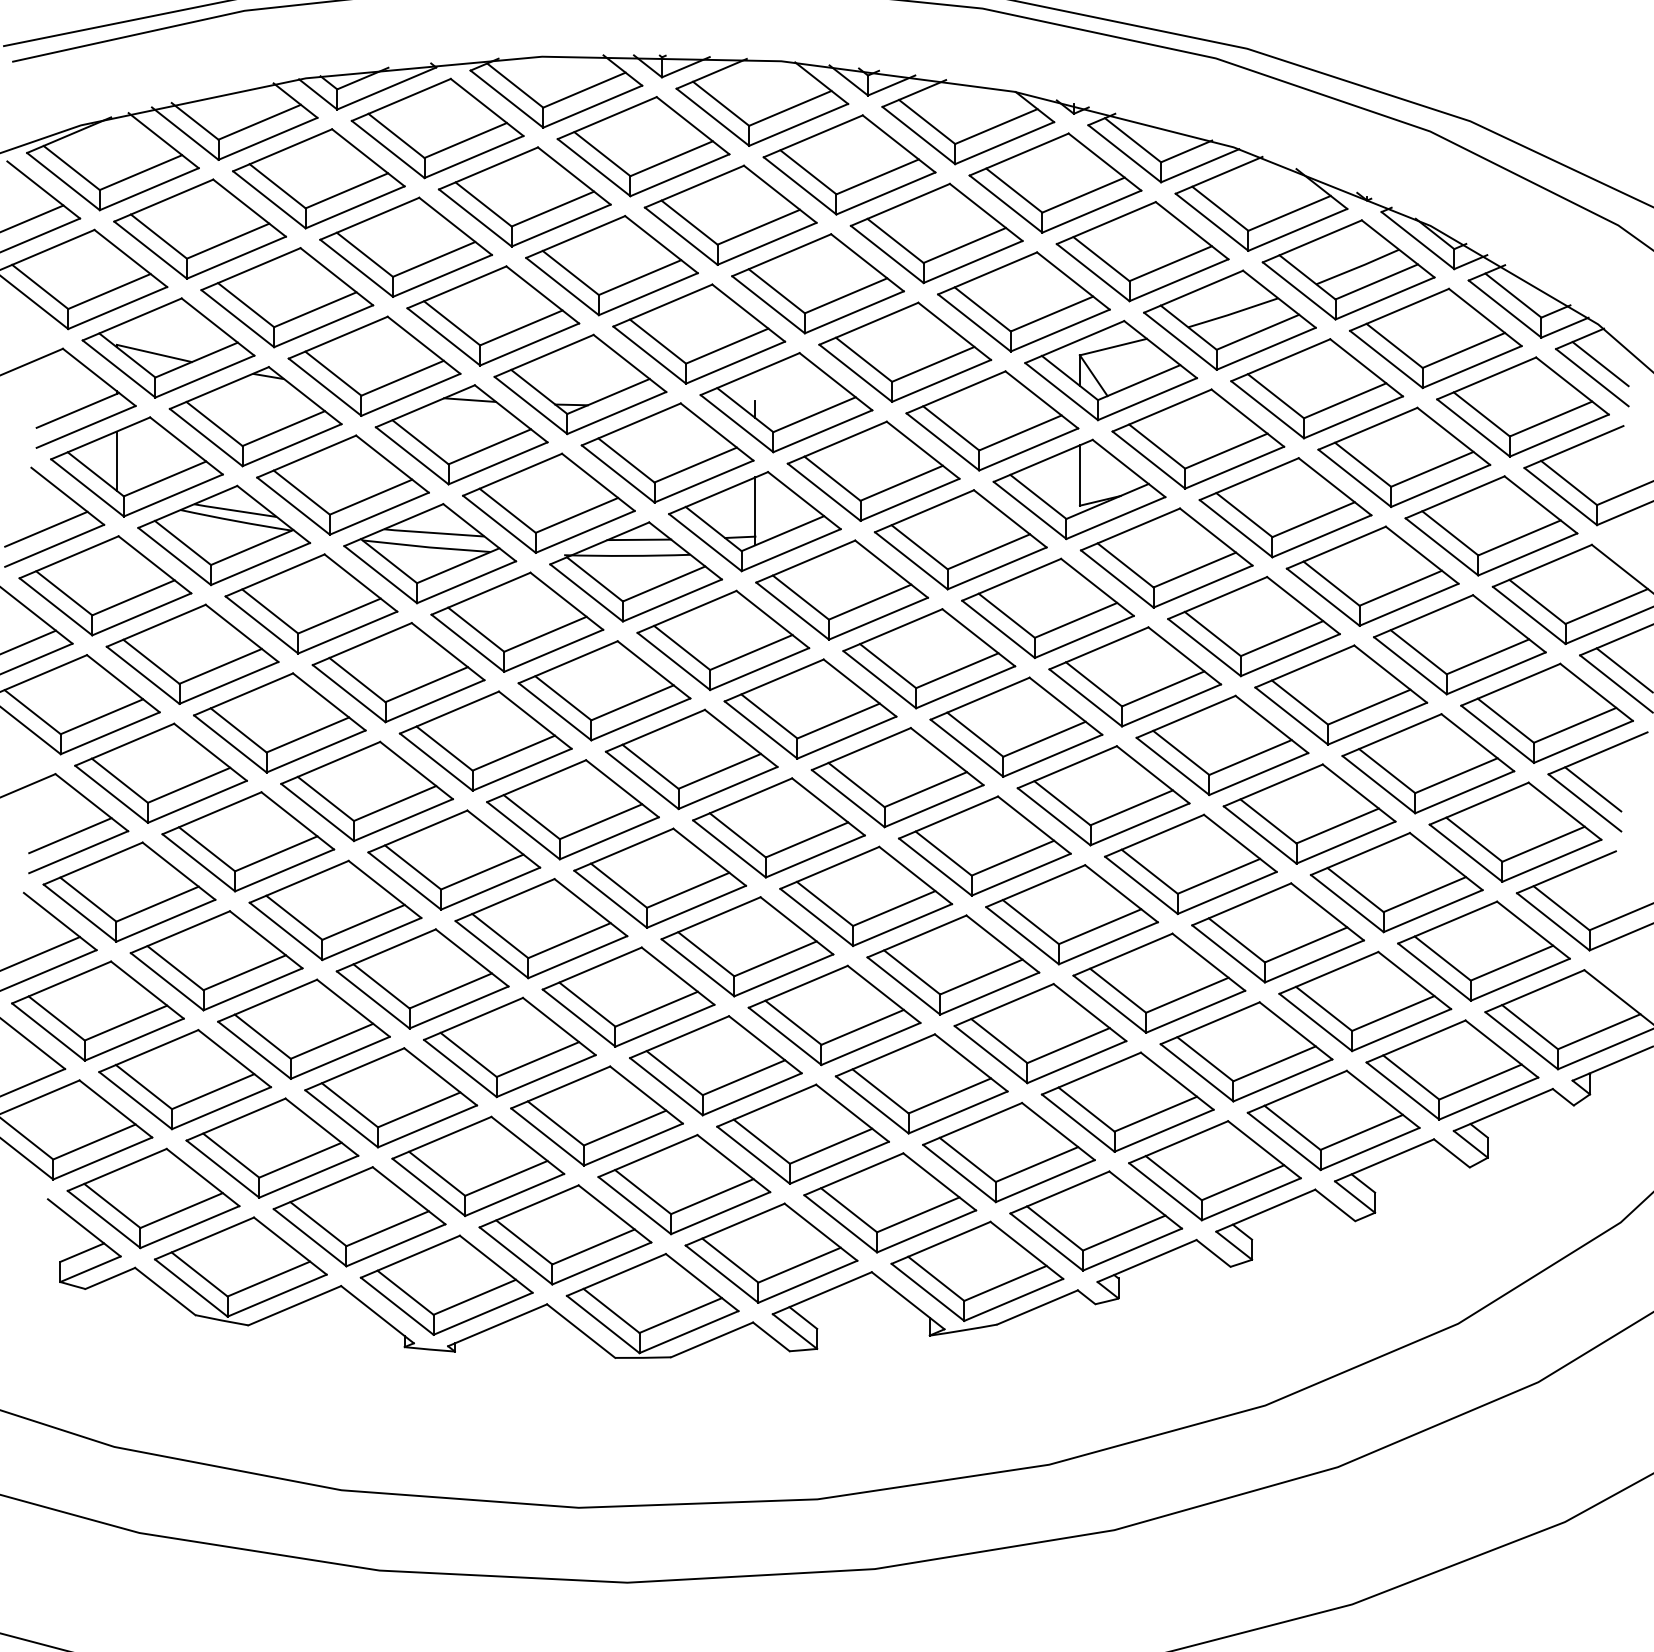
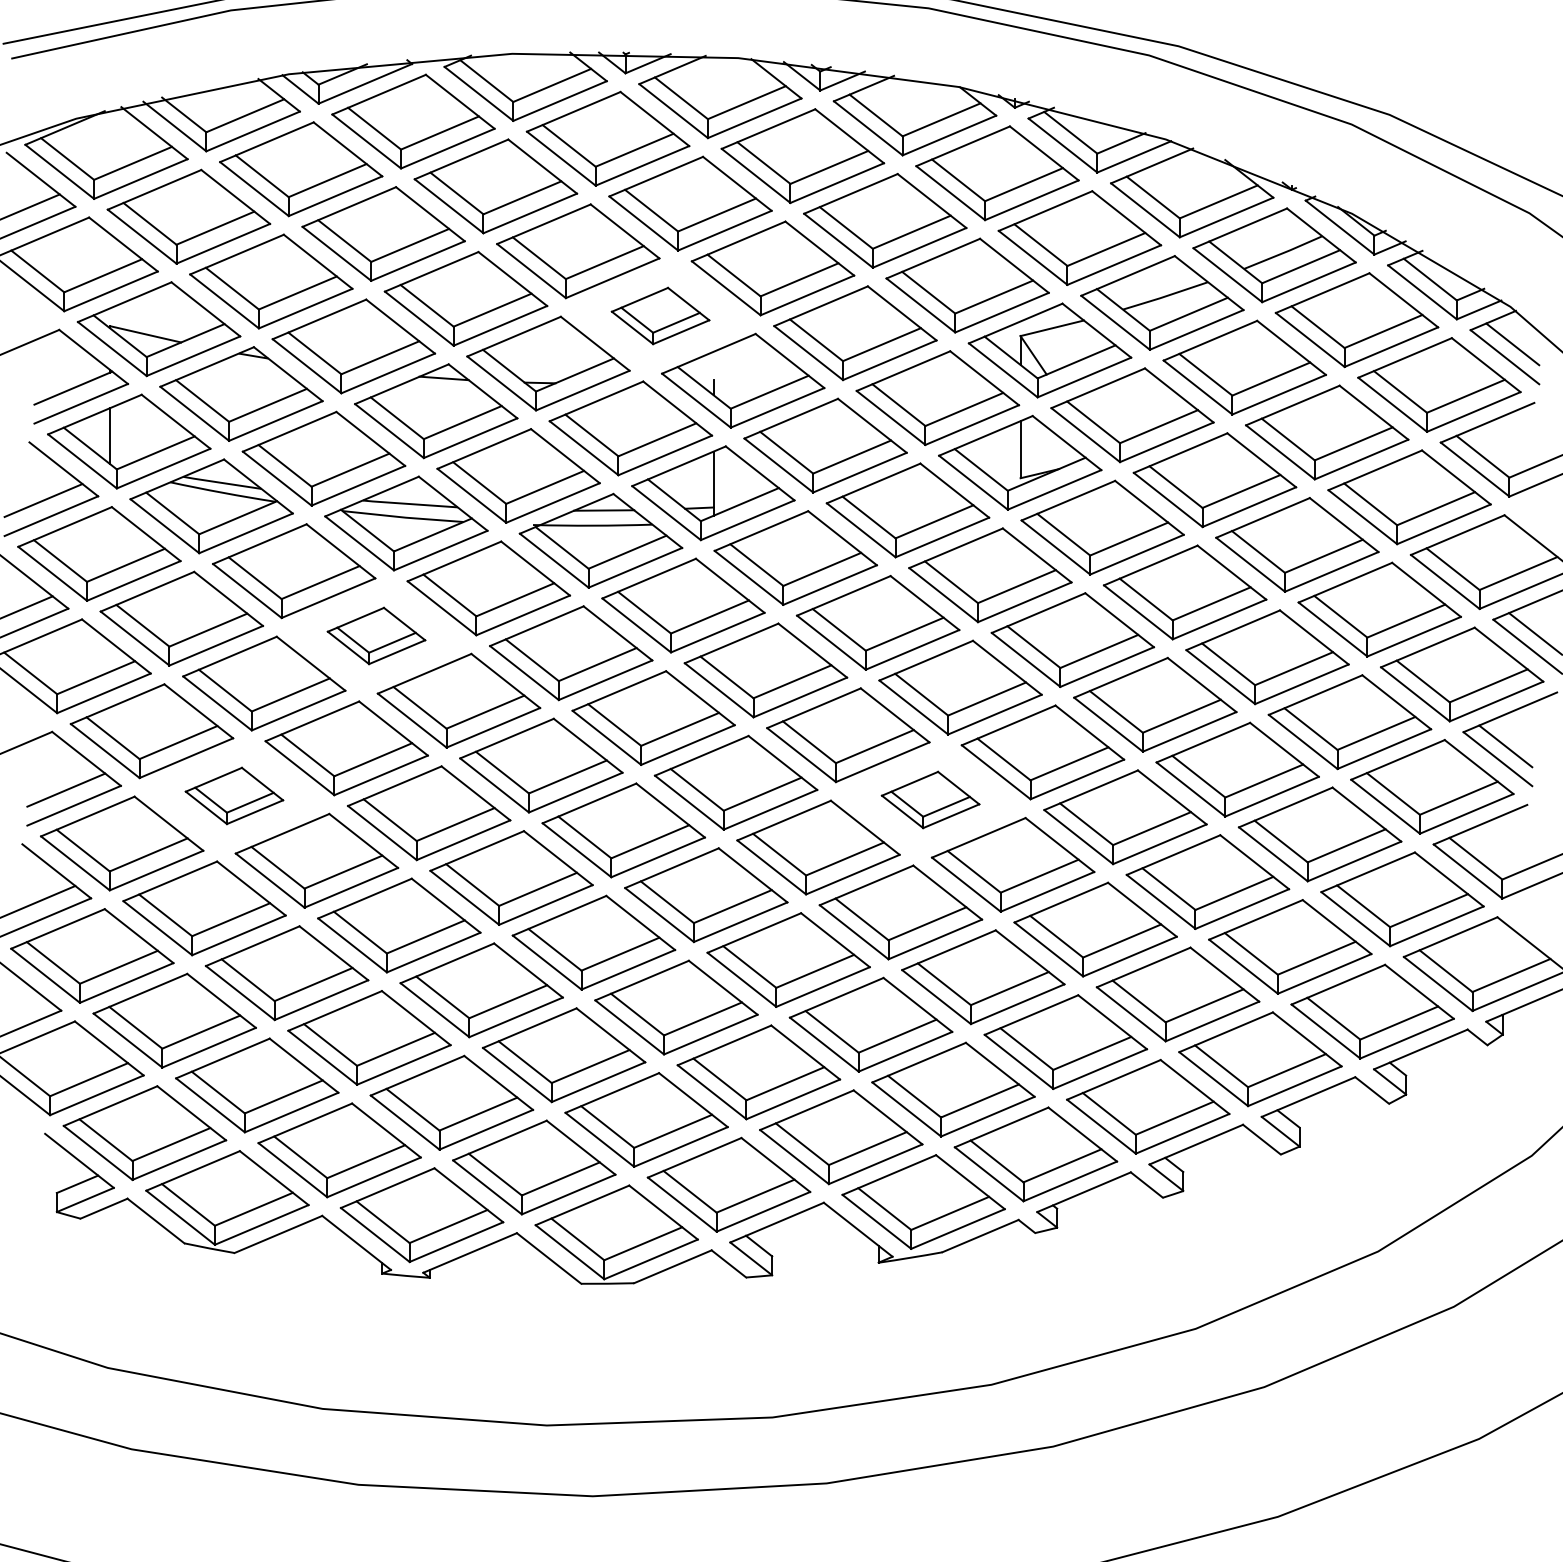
part: (698, 333) -> (660, 315), size x0.6
part: (398, 672) -> (376, 635), size x0.6
part: (248, 841) -> (234, 795), size x0.6
part: (984, 845) -> (930, 799), size x0.6

